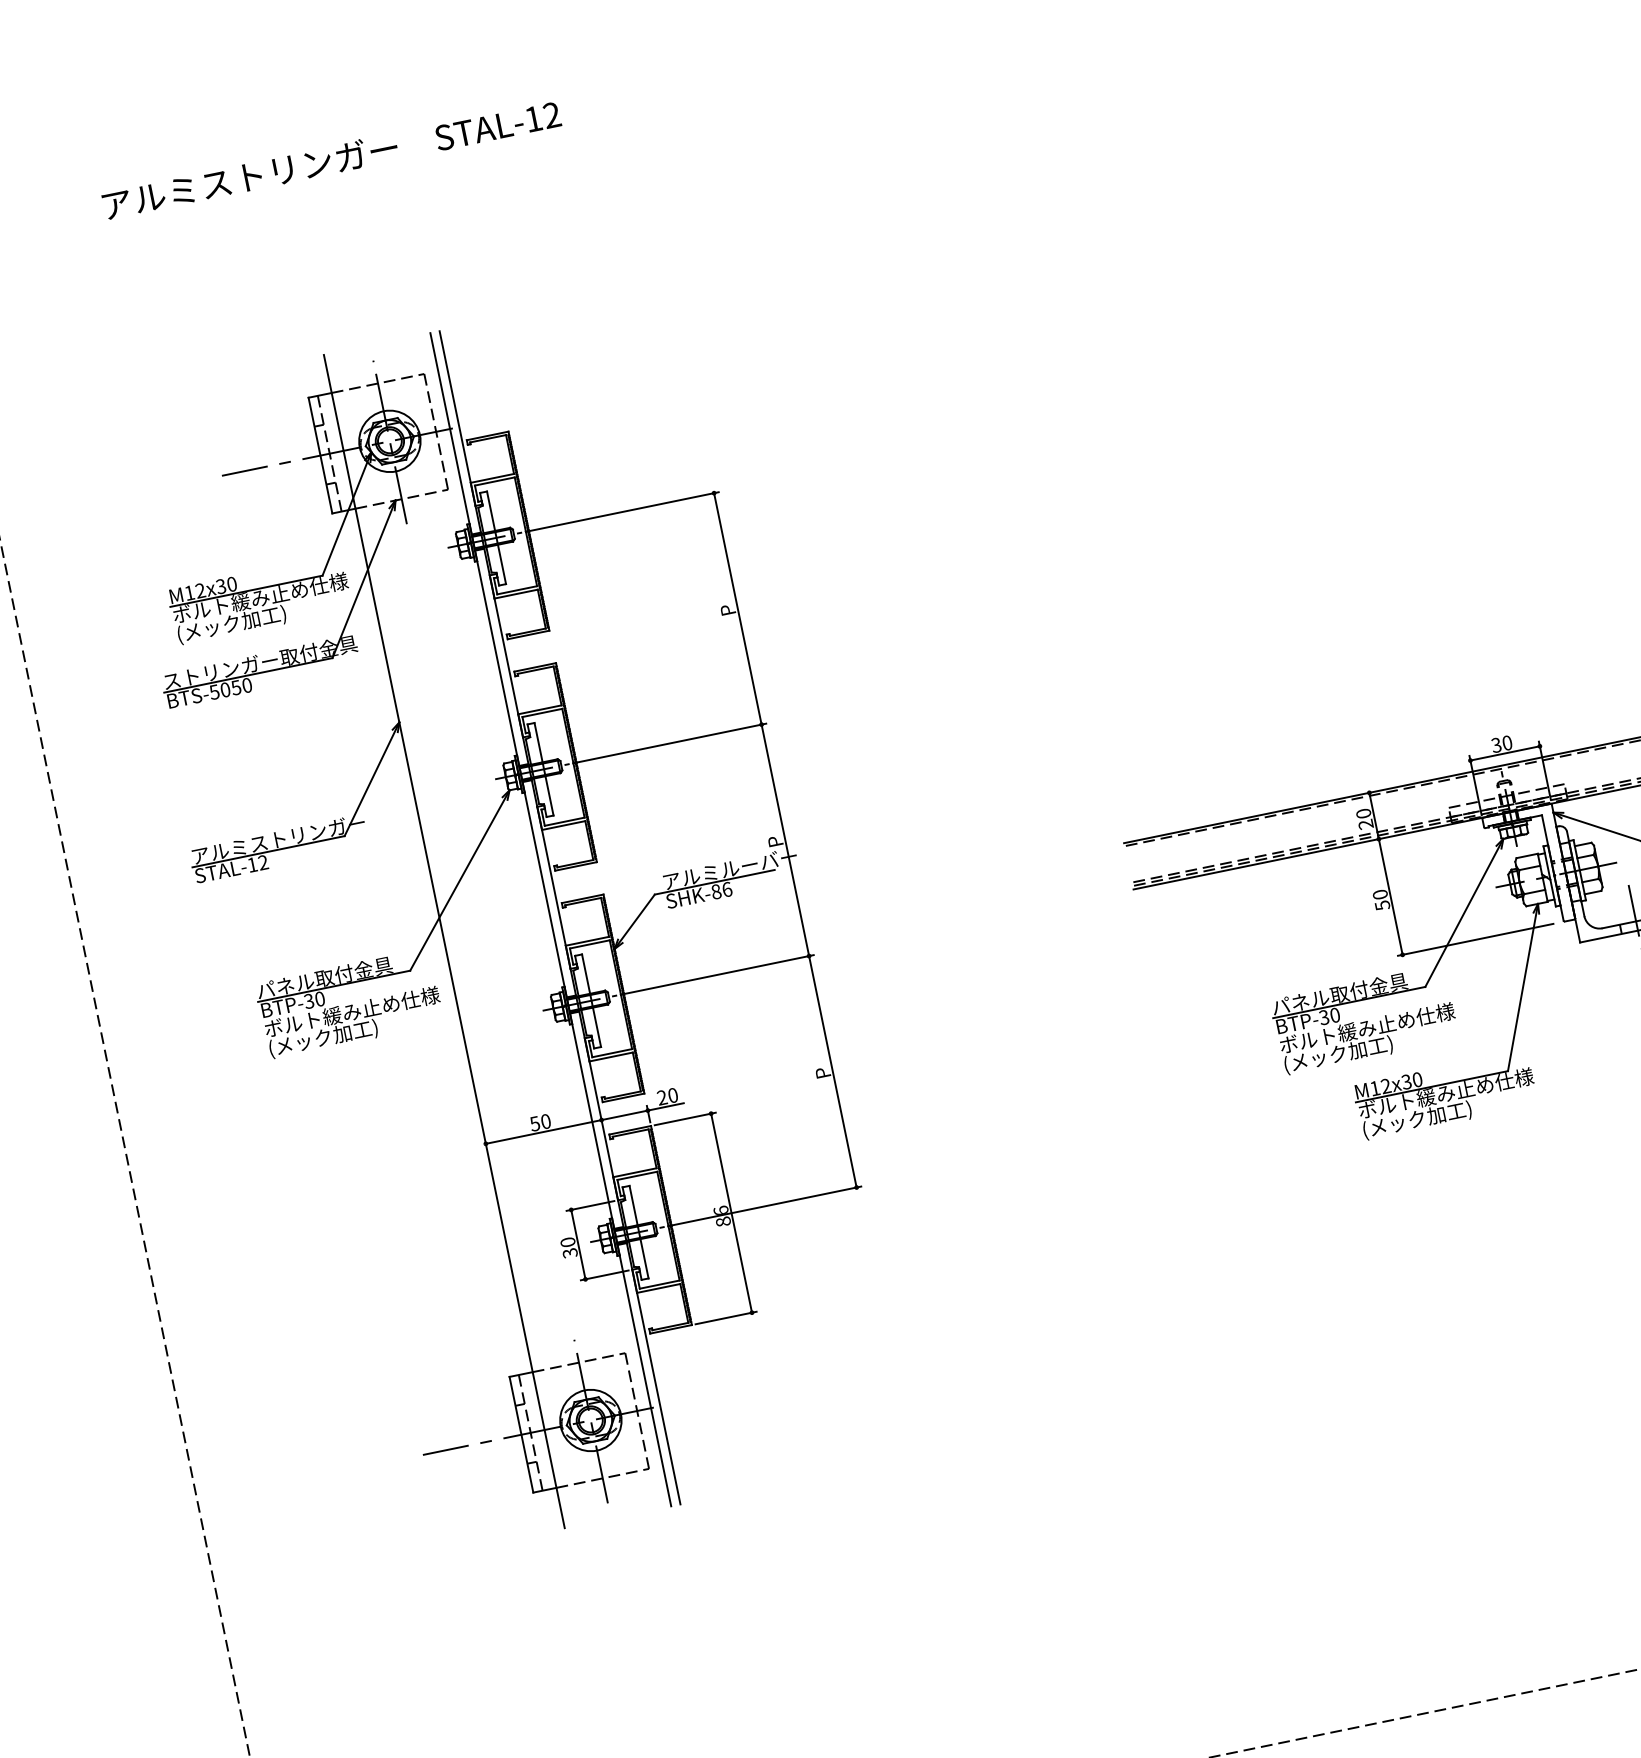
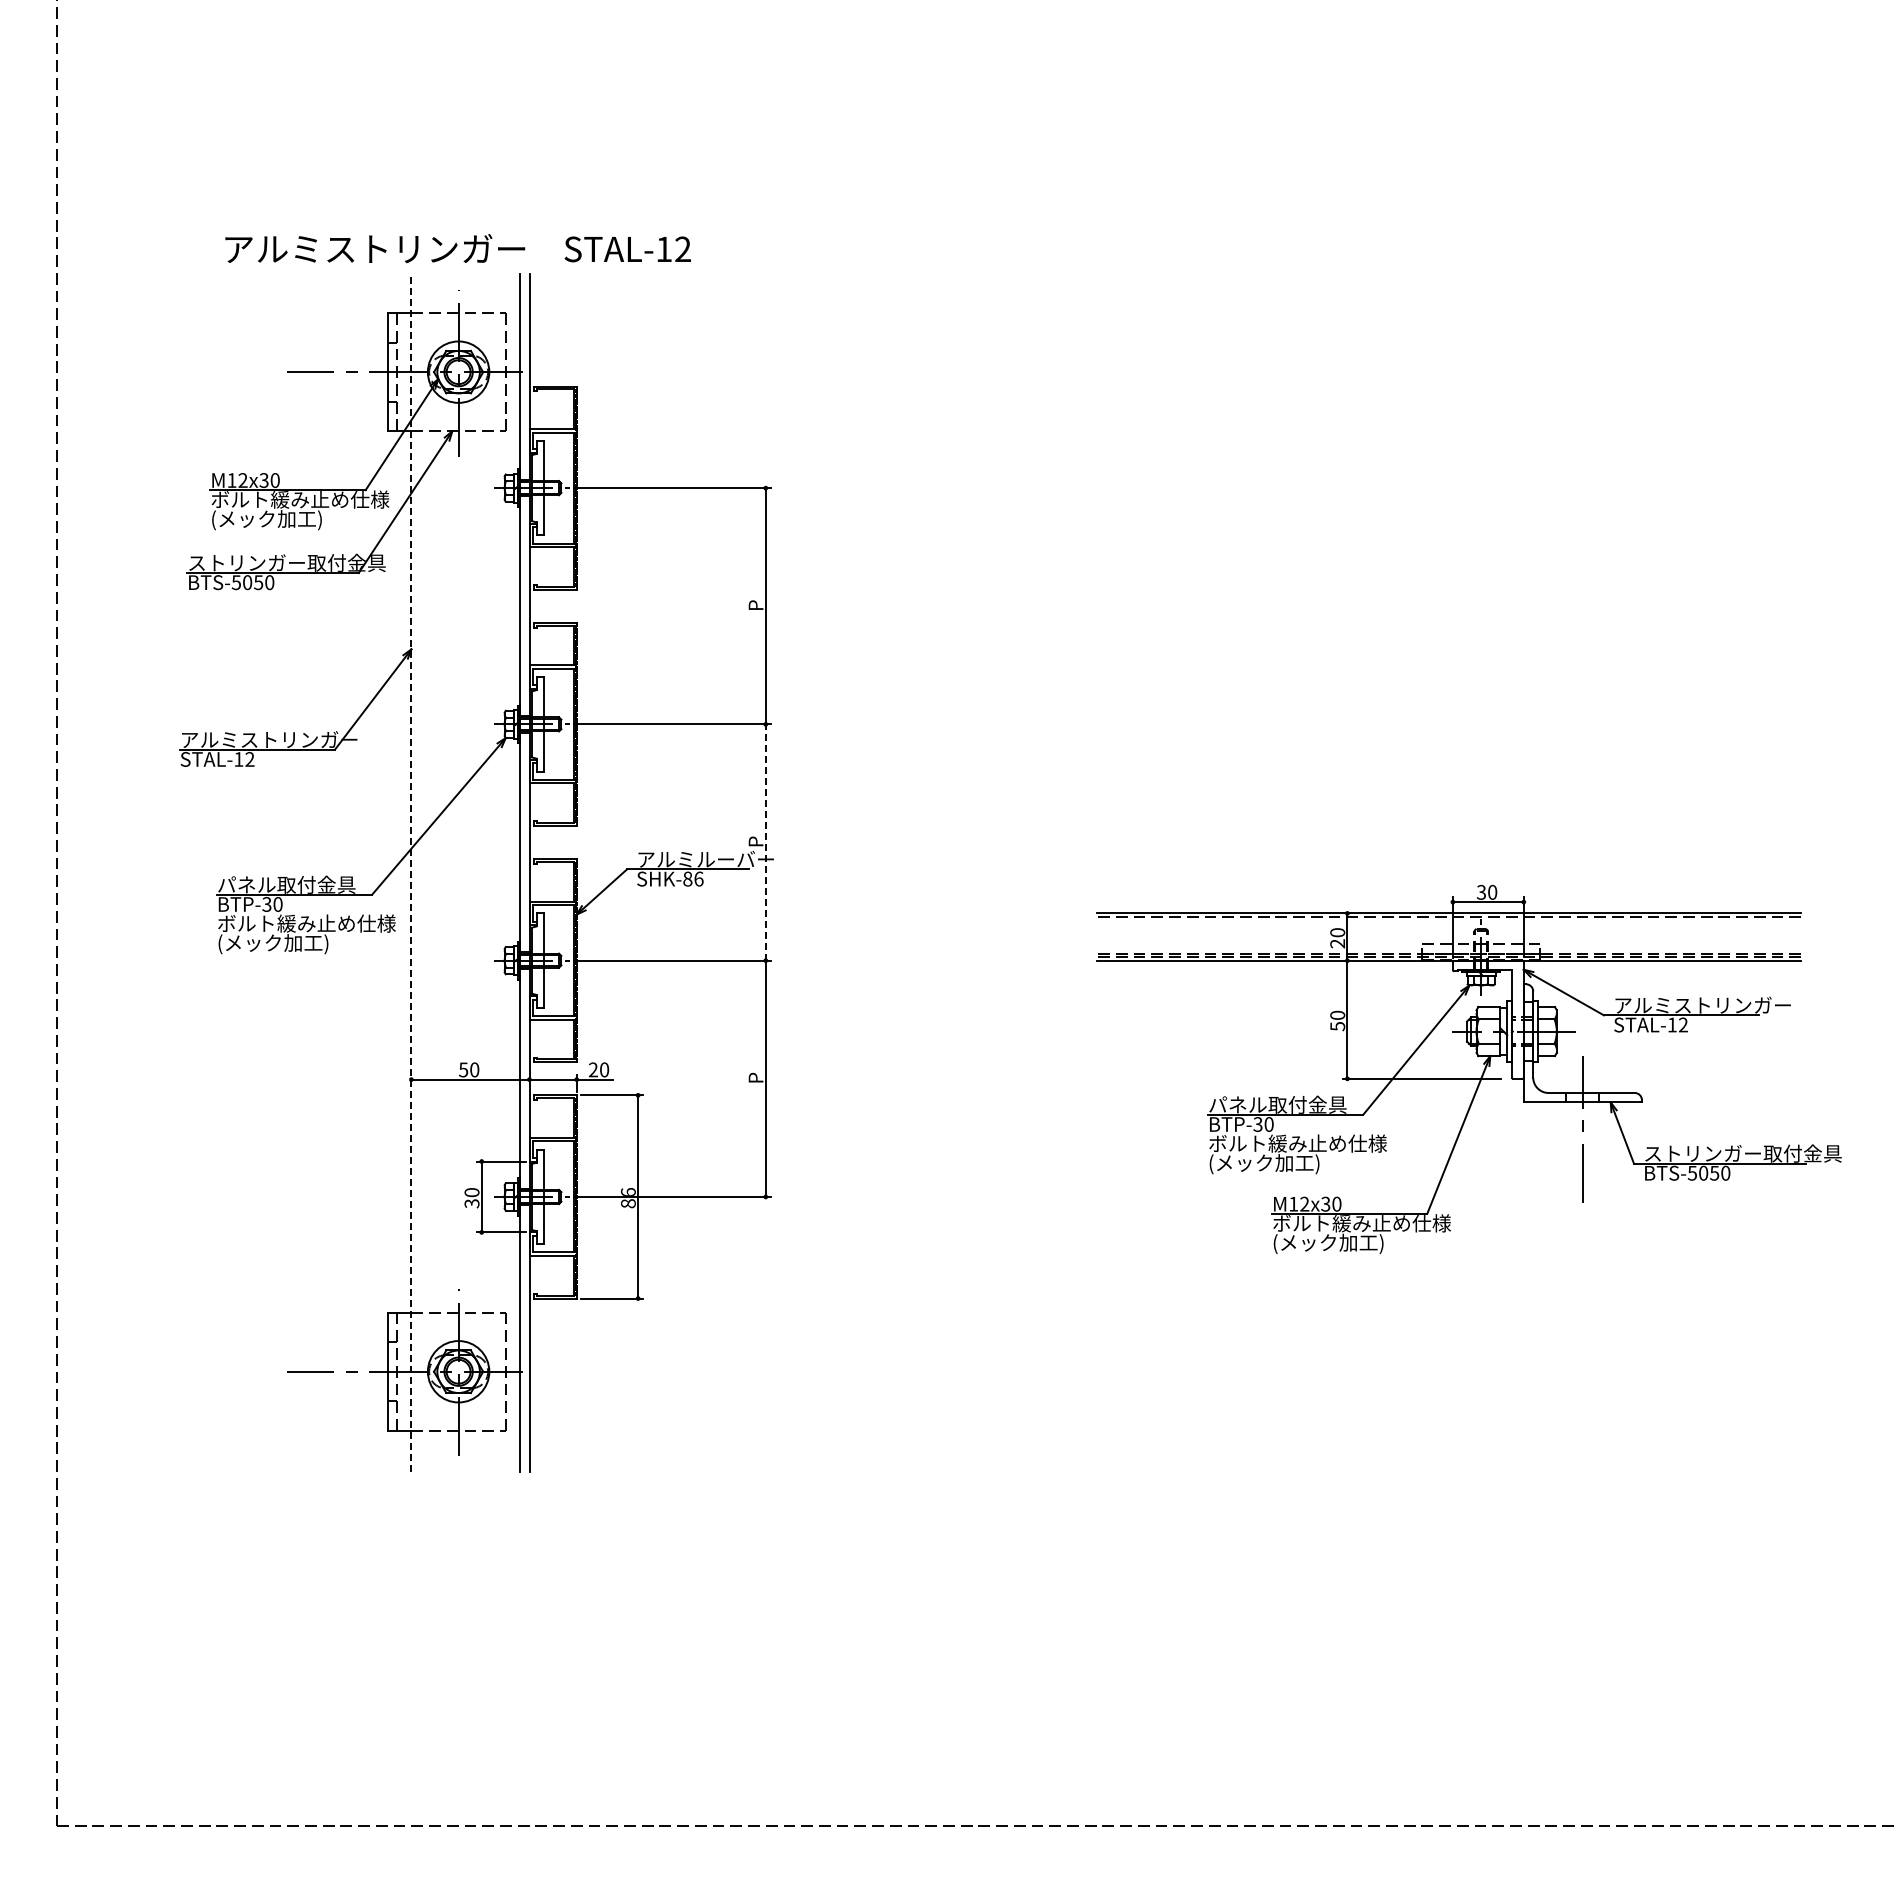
text: (330, 159) -> (457, 248), moved
line: (785, 840) -> (765, 842), solid -> dashed
line: (444, 941) -> (411, 873), solid -> dashed

